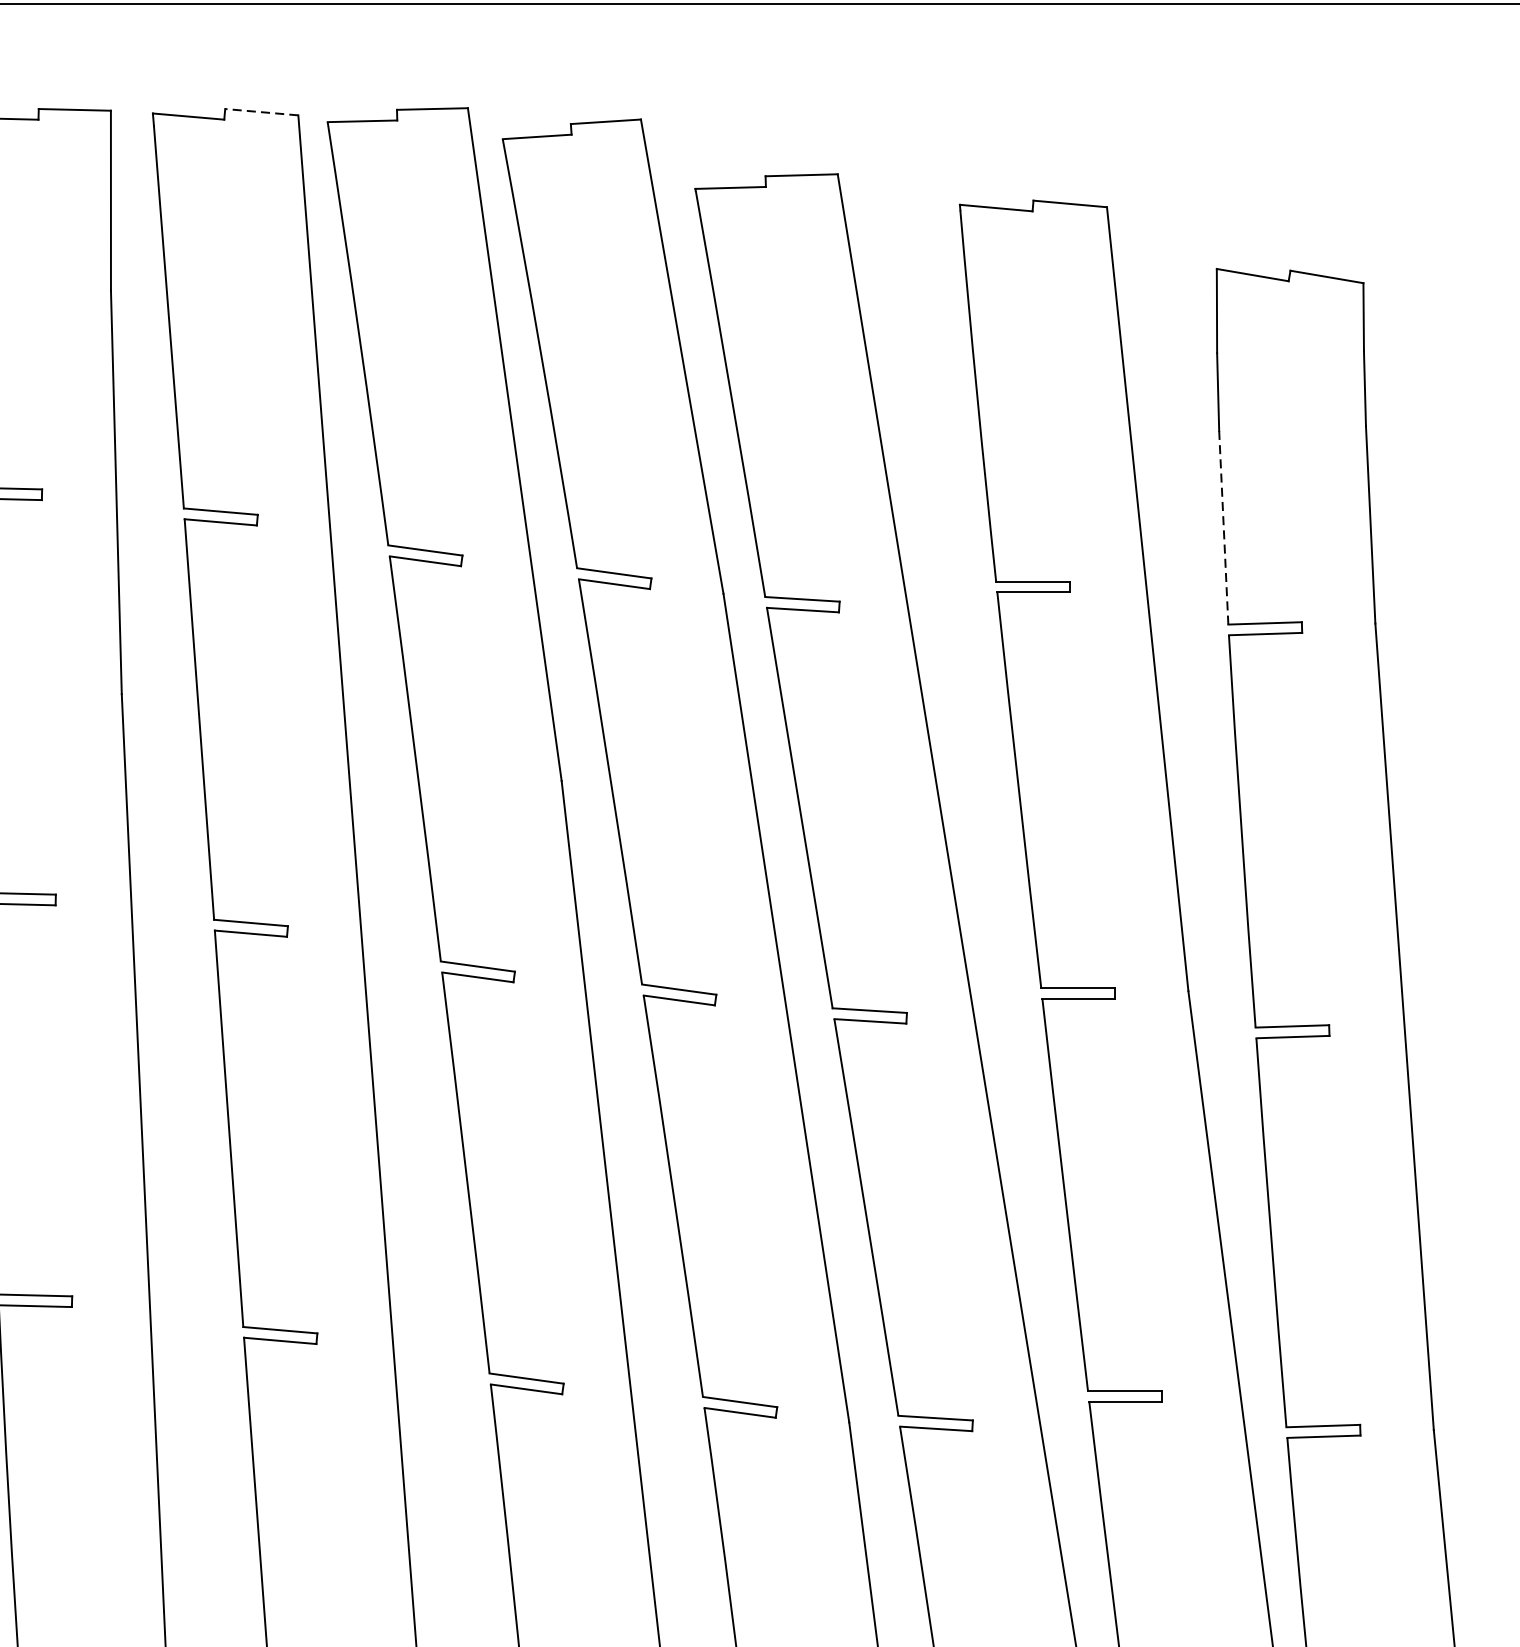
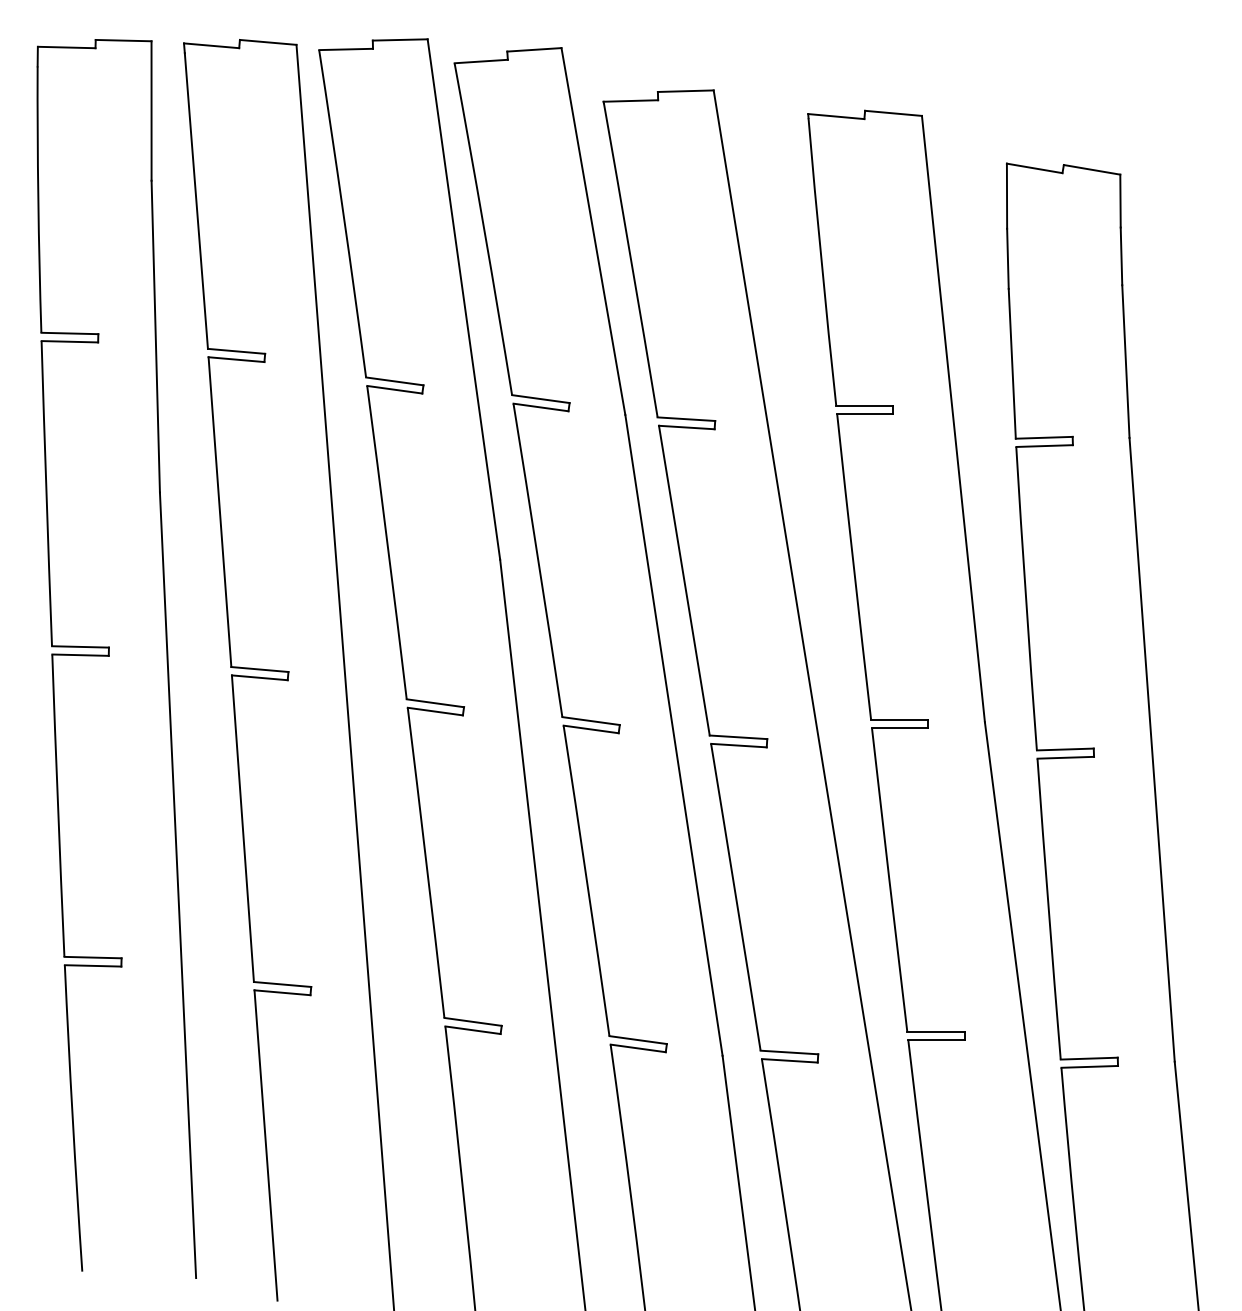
line: (260, 112) -> (267, 42), dashed -> solid
line: (1224, 527) -> (1012, 363), dashed -> solid

